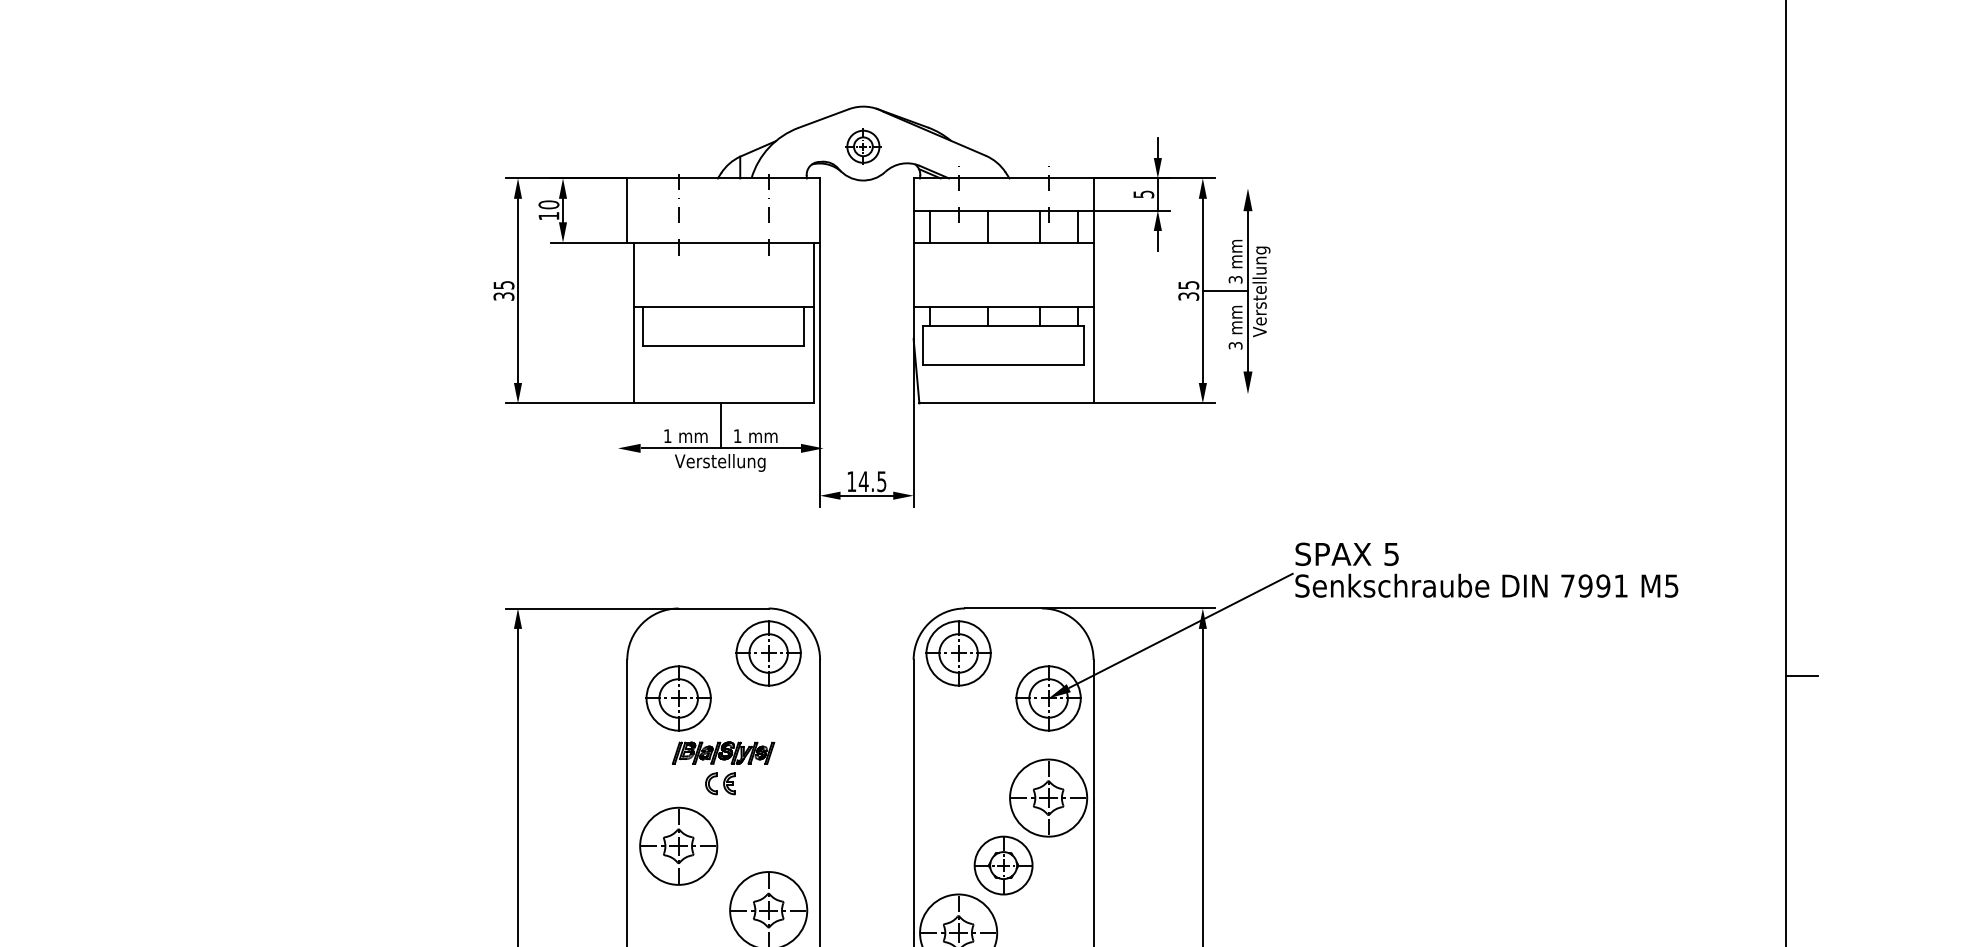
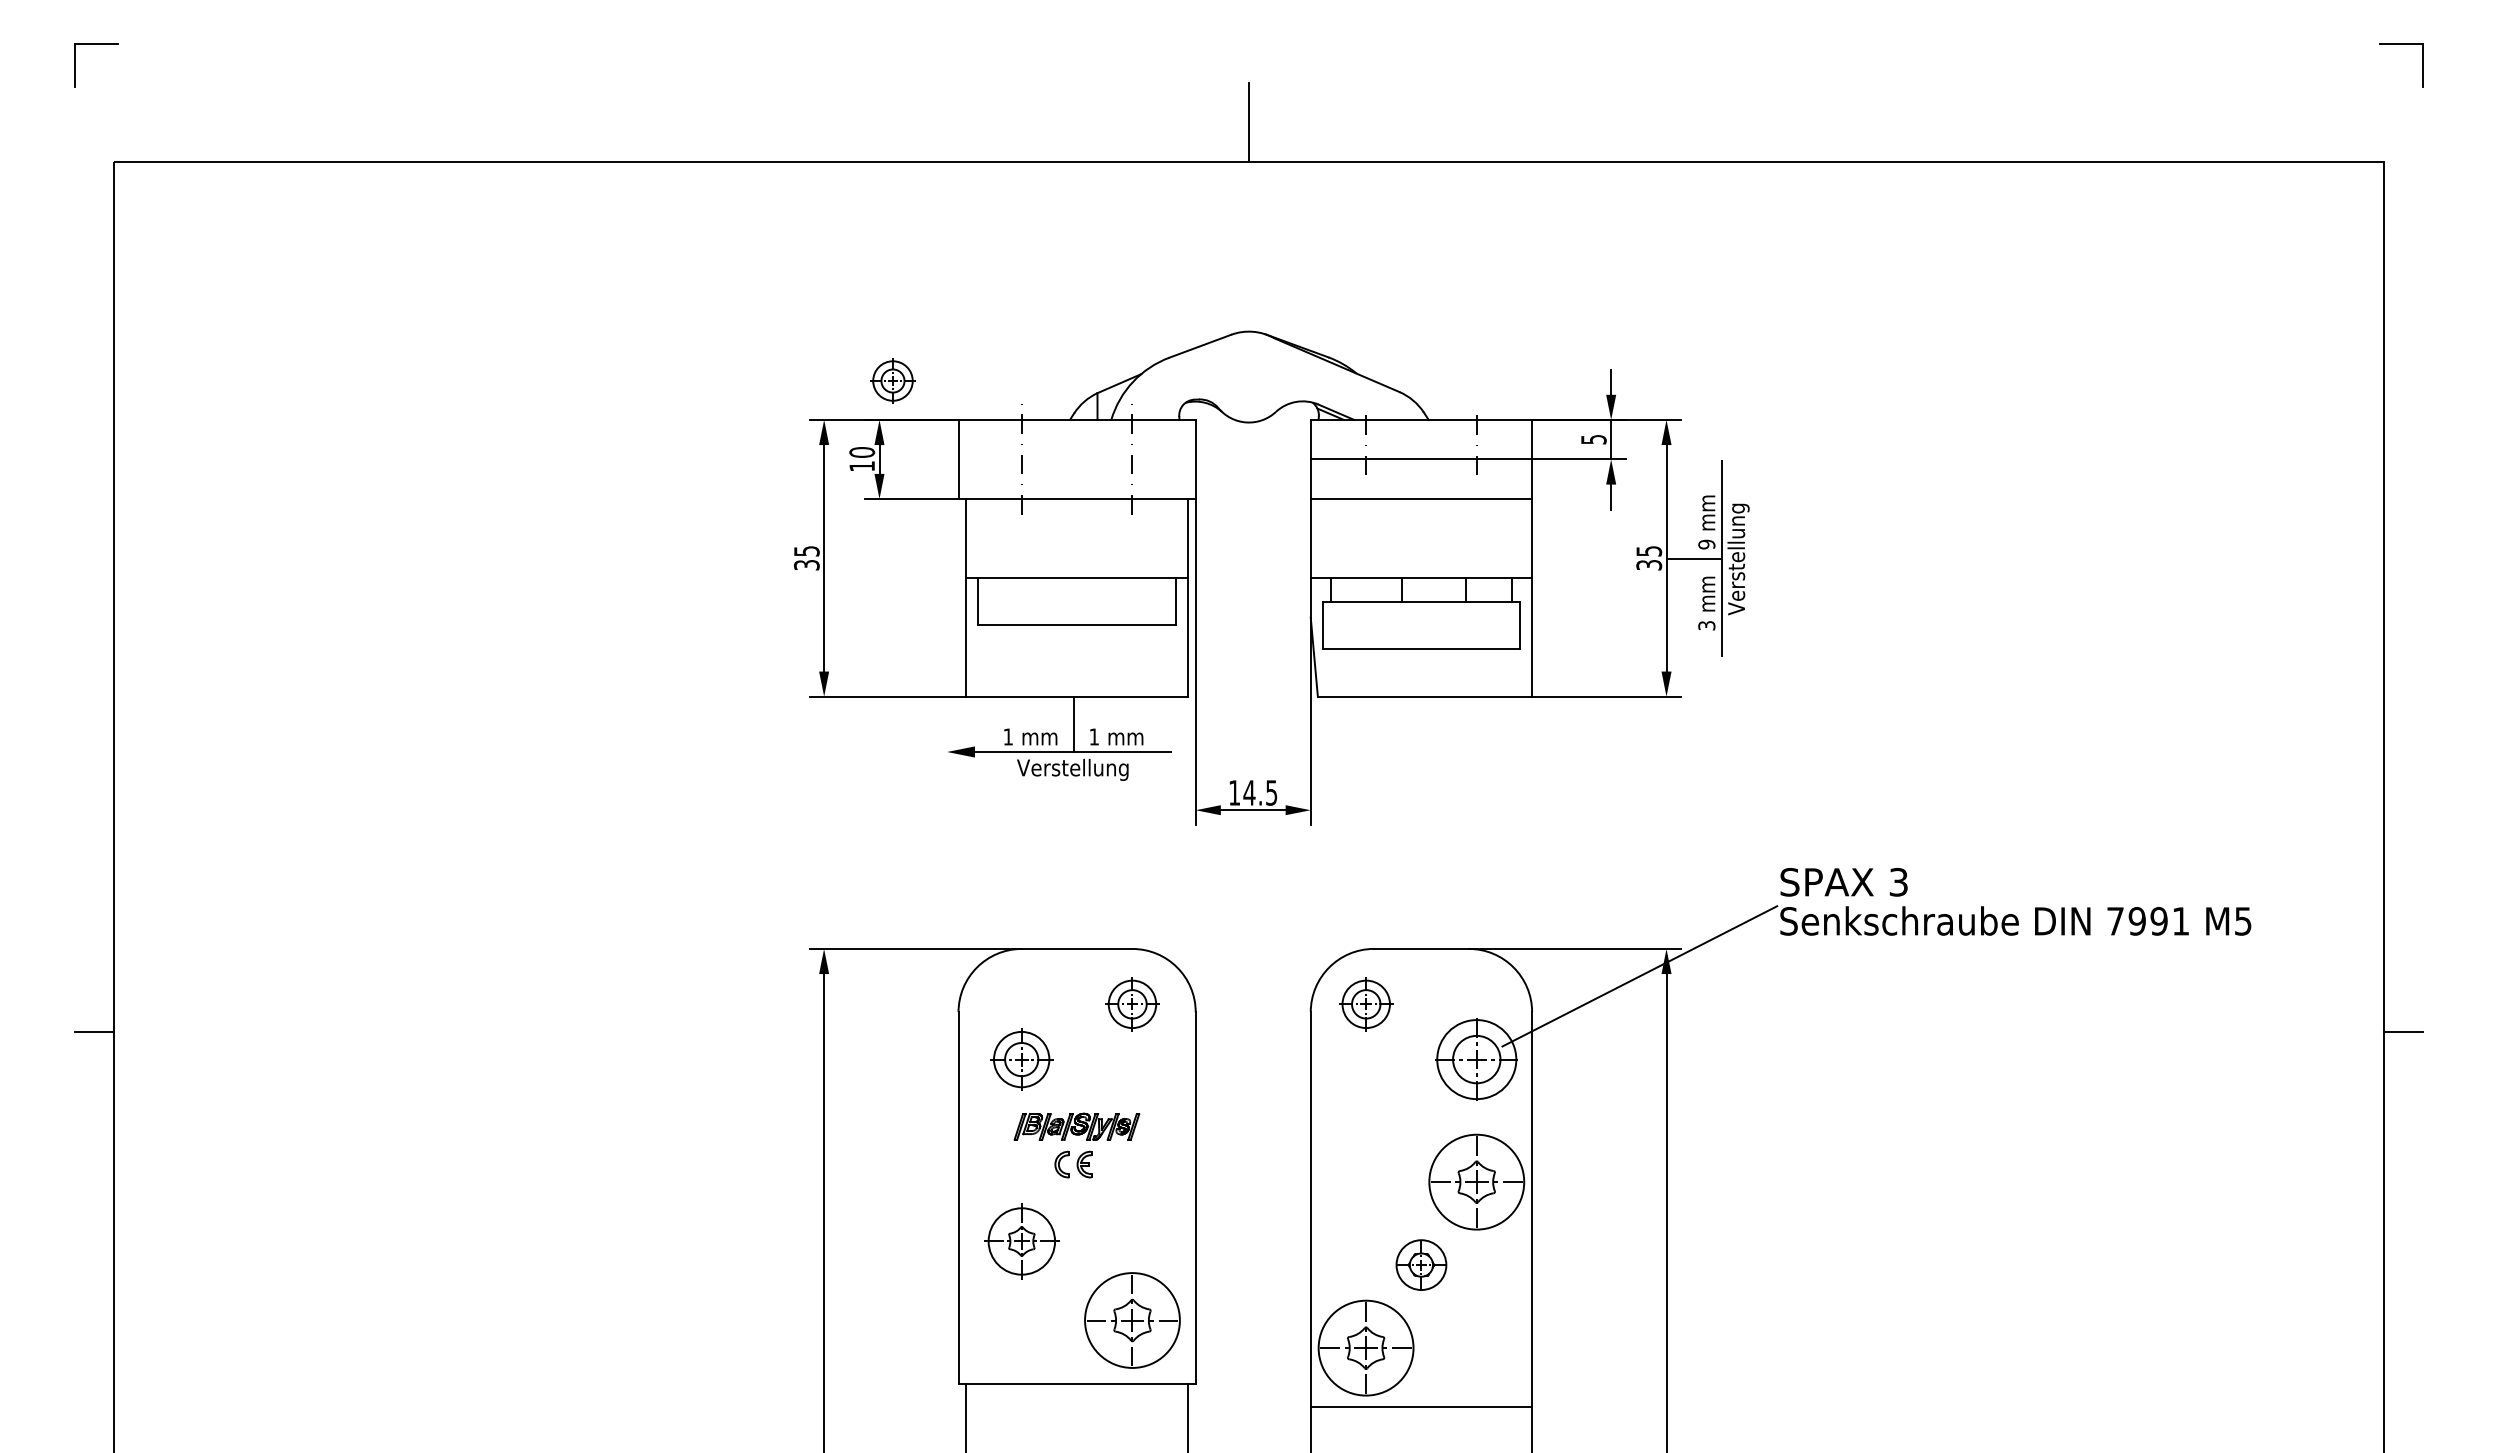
part: (863, 146) -> (892, 380), moved
fill: (1247, 200) -> (1721, 446), removed
line: (929, 226) -> (1330, 479), removed
line: (987, 226) -> (1401, 479), removed
line: (1040, 226) -> (1466, 479), removed
line: (1077, 226) -> (1512, 479), removed
text: (1235, 279) -> (1706, 544), 3 -> 9
fill: (1247, 382) -> (1721, 671), removed
fill: (812, 447) -> (1186, 751), removed
text: (1391, 553) -> (1898, 881), 5 -> 3
part: (768, 653) -> (1132, 1004), size x0.6
part: (958, 653) -> (1366, 1004), size x0.6
fill: (1059, 691) -> (1490, 1050), removed
part: (678, 698) -> (1021, 1059), size x0.7
part: (678, 846) -> (1021, 1241), size x0.7
part: (1003, 865) -> (1421, 1264), size x0.7

